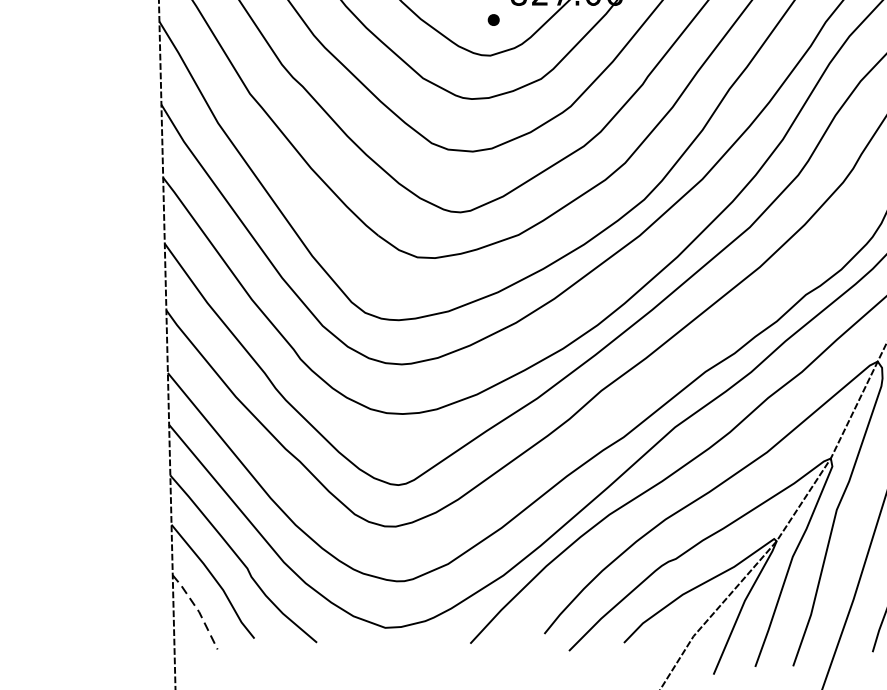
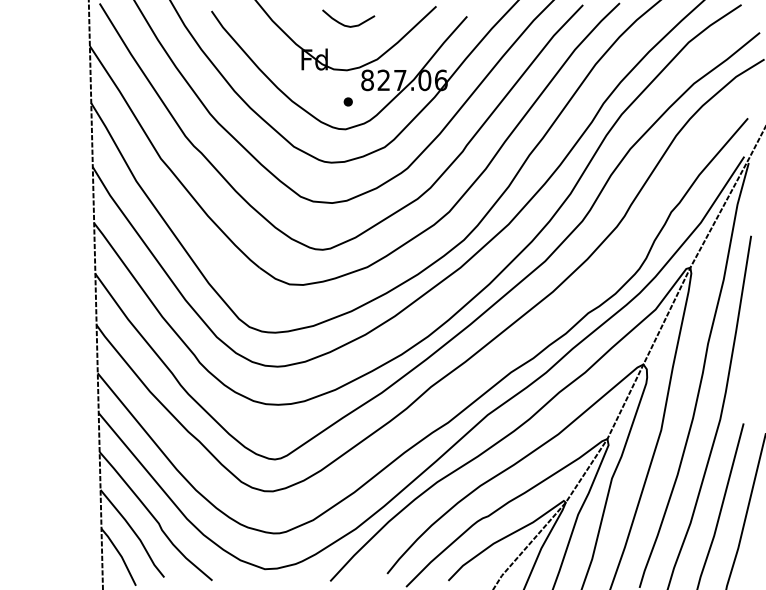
line: (198, 611) -> (121, 556), dashed -> solid

